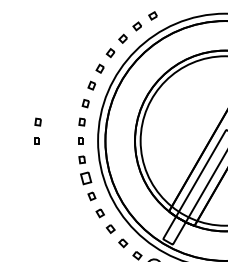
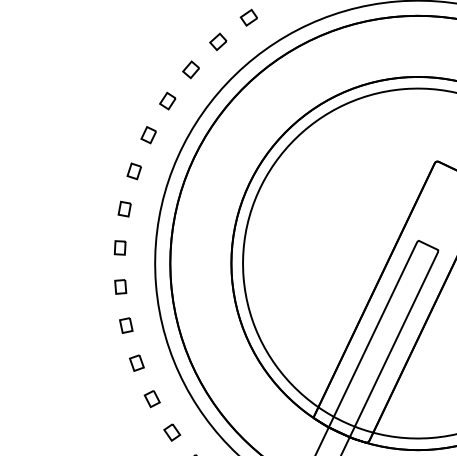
part: (37, 121) -> (28, 253), removed
part: (36, 140) -> (29, 293), removed
part: (85, 178) -> (136, 363), size x0.62

